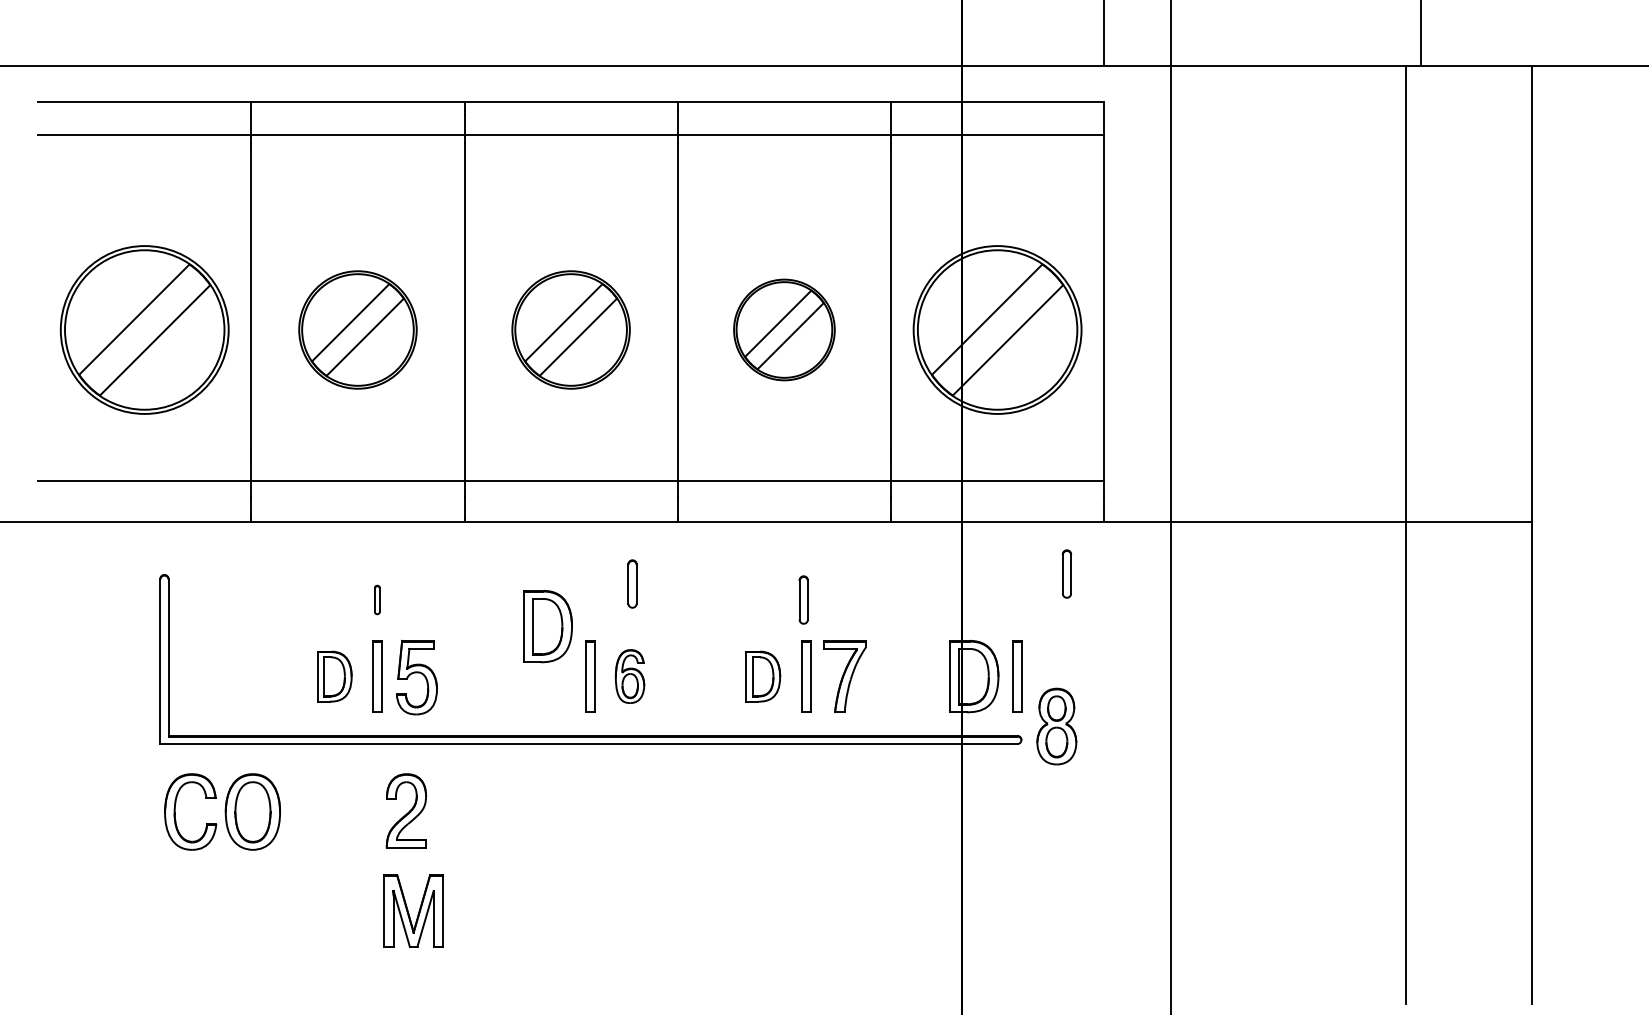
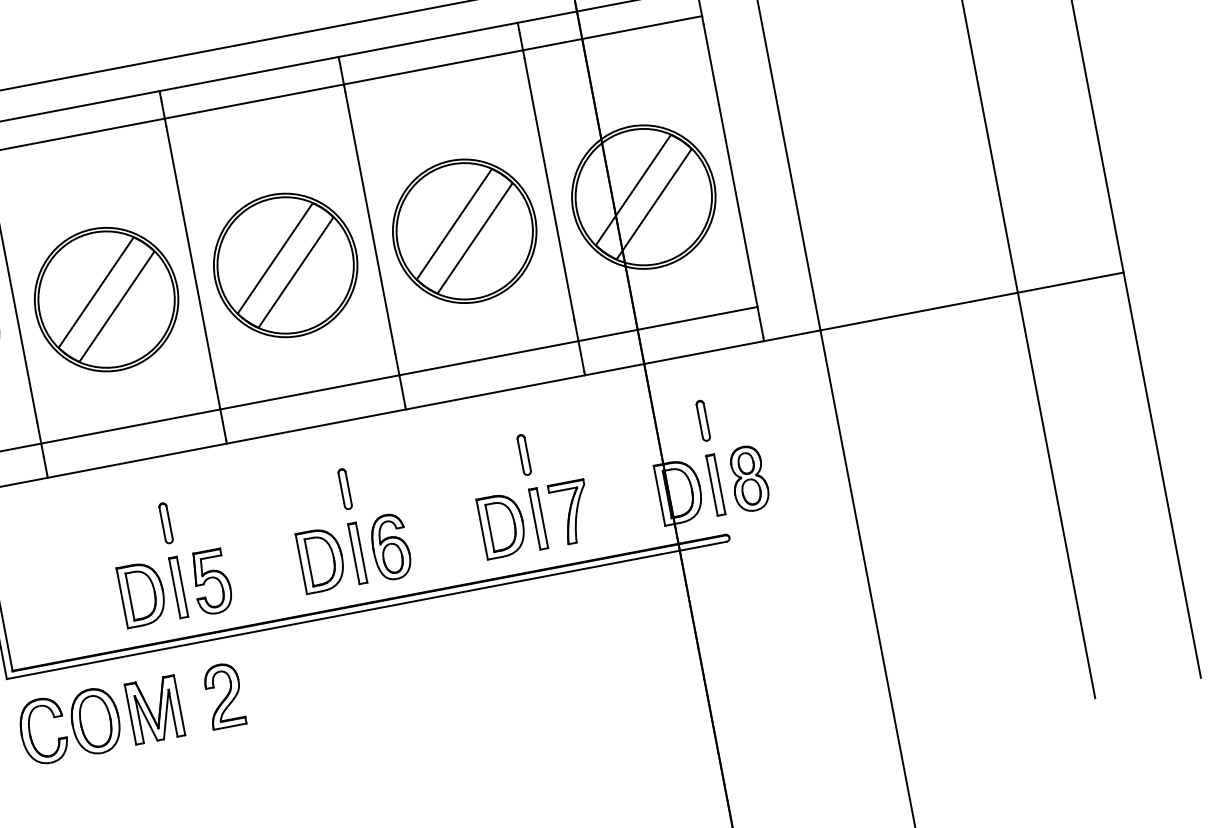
part: (357, 329) -> (106, 299), size x1.43
part: (570, 329) -> (285, 265), size x1.43
part: (784, 329) -> (464, 230), size x1.67
part: (1066, 573) -> (702, 420), moved
part: (632, 583) -> (345, 488), moved
part: (377, 599) -> (166, 522), size x1.67
part: (547, 626) -> (321, 560), moved
part: (334, 676) -> (142, 594), size x1.43
part: (629, 676) -> (390, 547), size x1.43
part: (763, 676) -> (502, 525), size x1.43
part: (1056, 726) -> (748, 478), moved
part: (413, 910) -> (154, 709), moved

